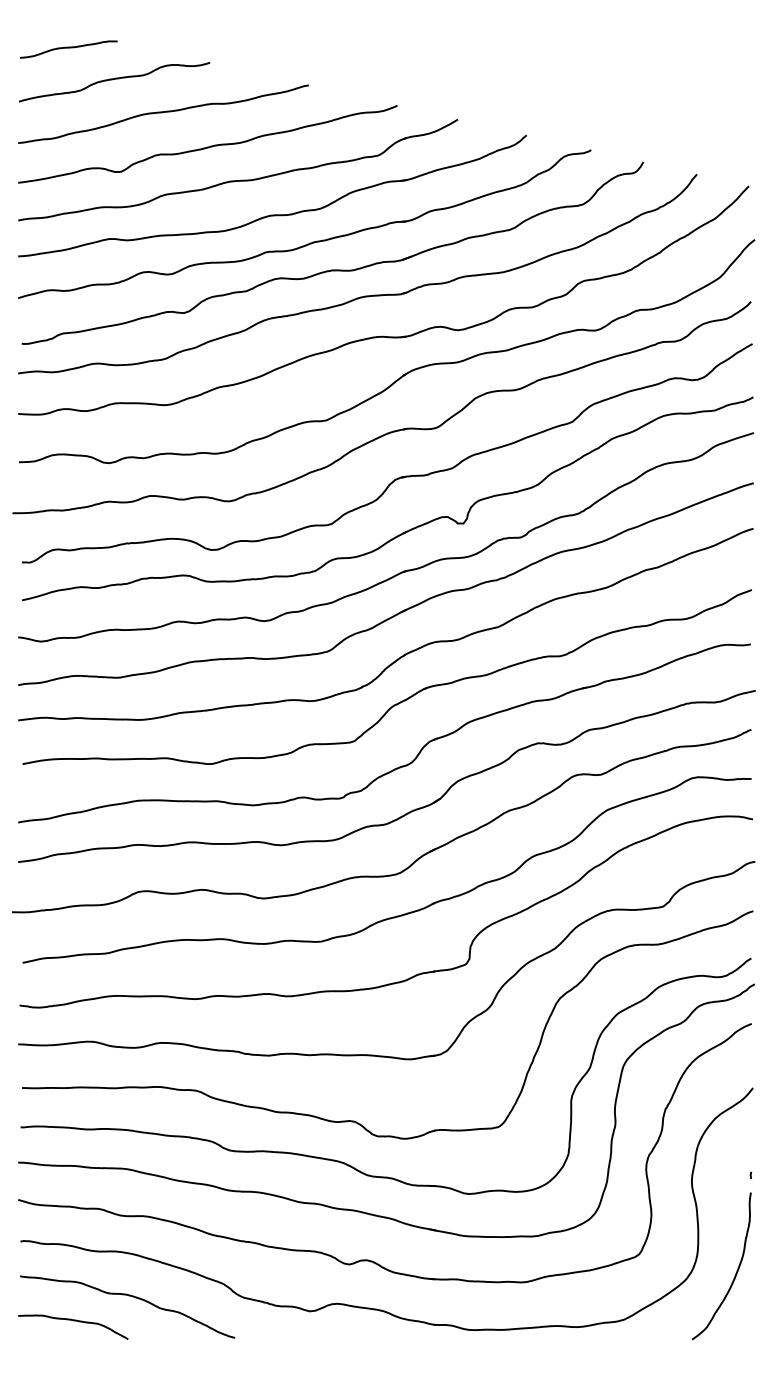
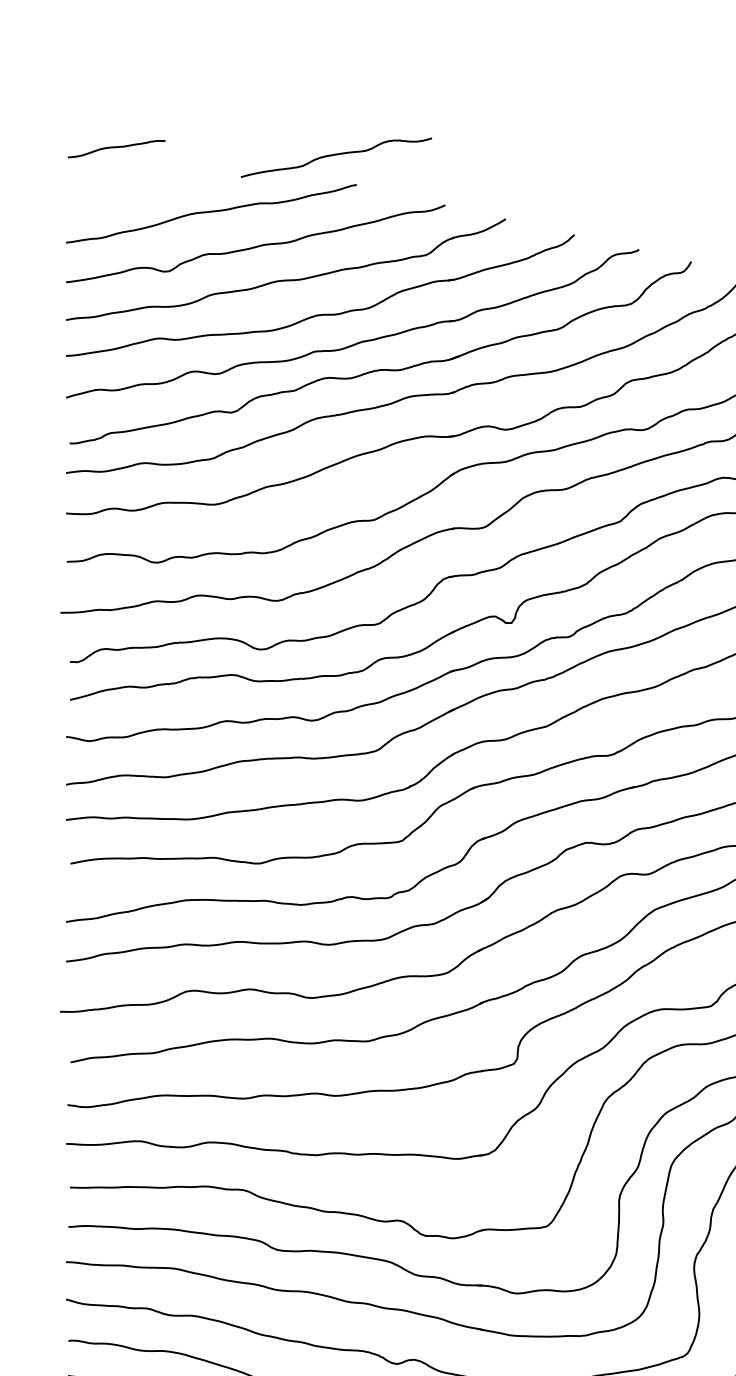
curve: (112, 80) -> (334, 156), moved

